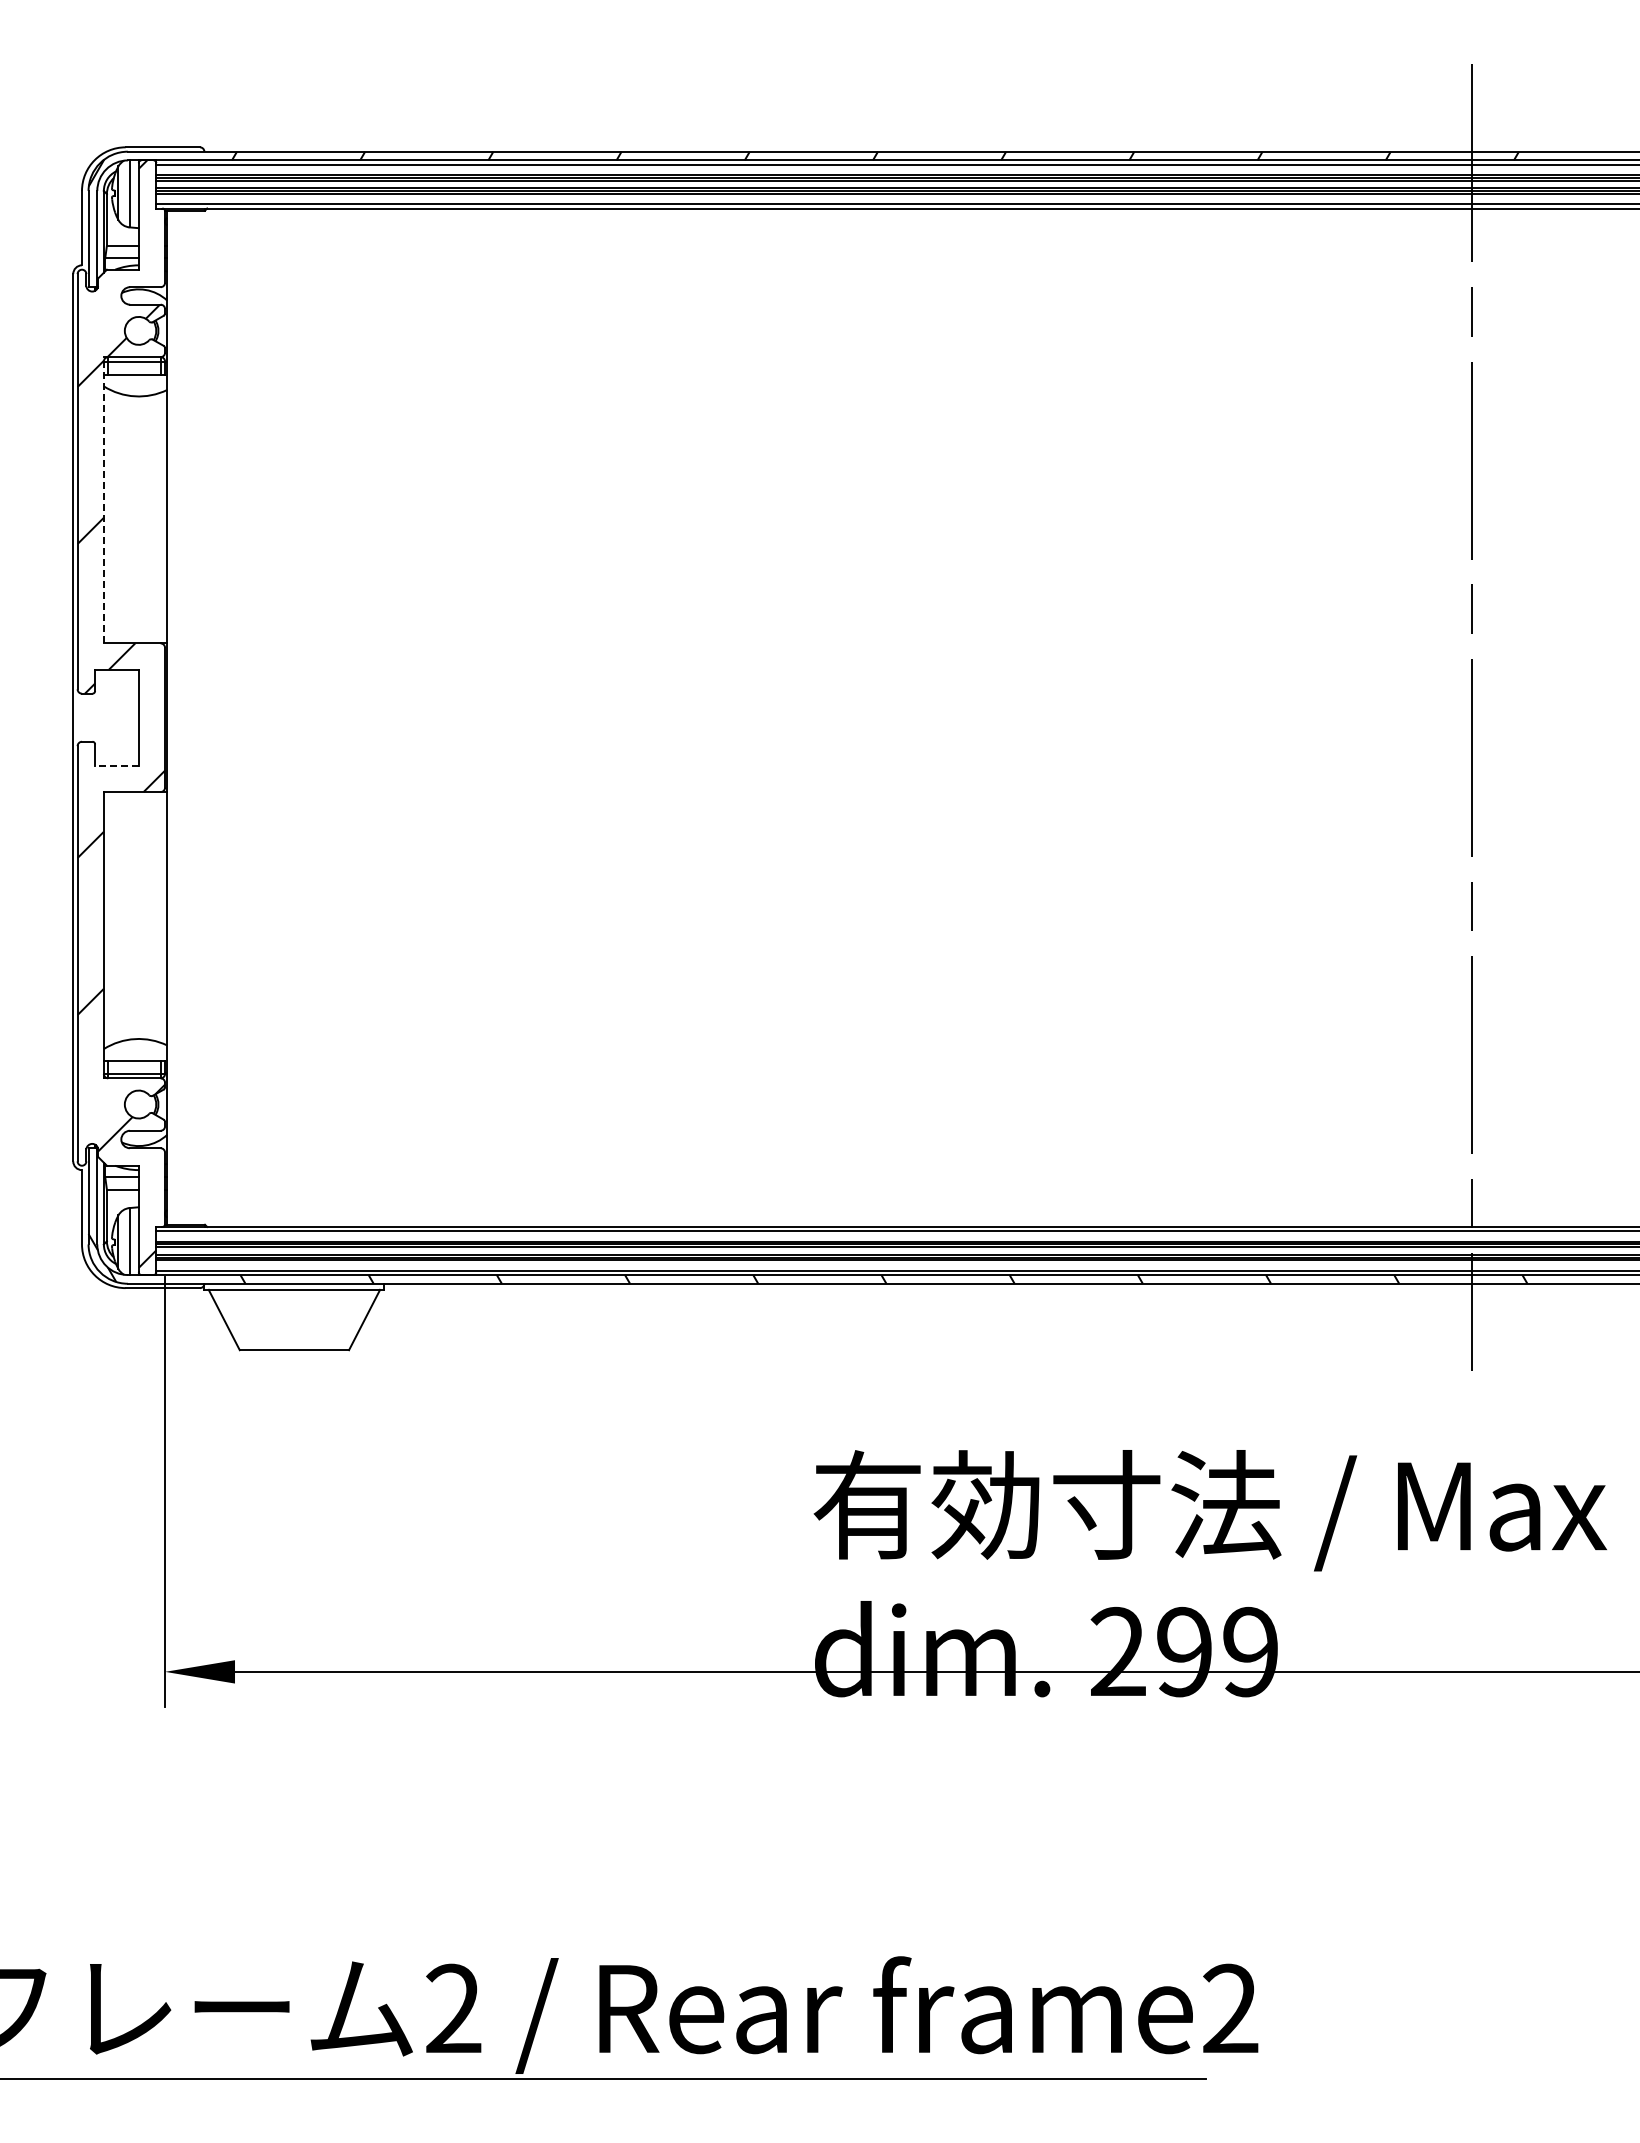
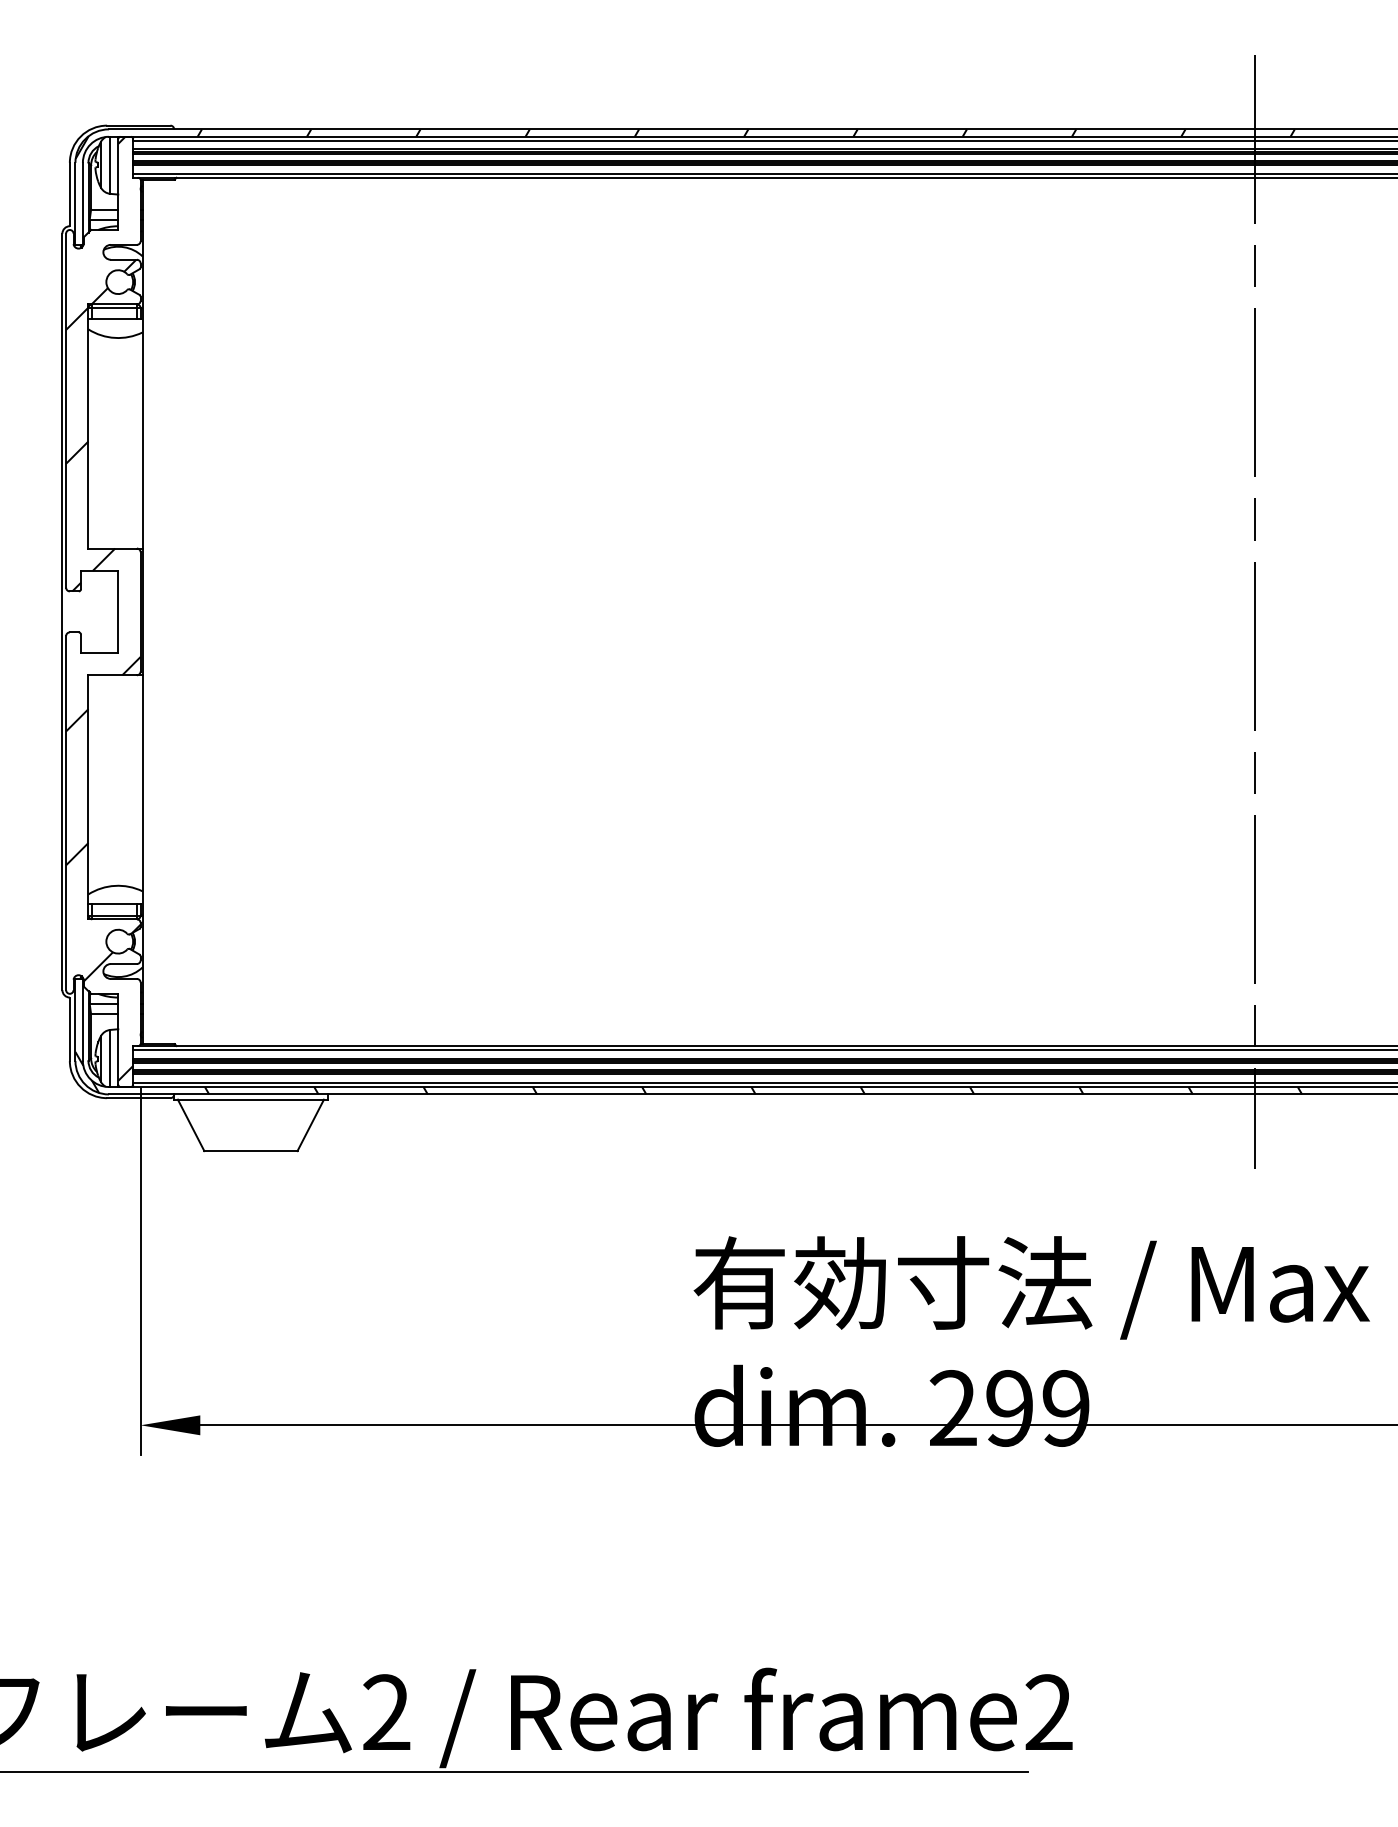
line: (103, 499) -> (88, 425), dashed -> solid
line: (116, 765) -> (99, 652), dashed -> solid

